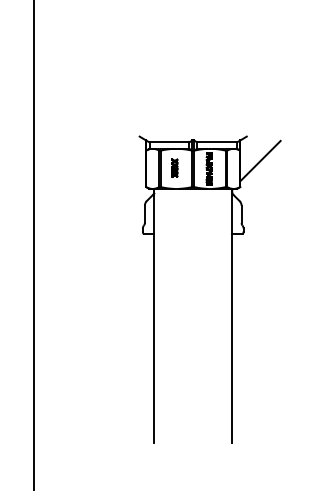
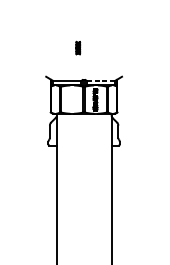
line: (217, 142) -> (101, 80), solid -> dashed
line: (260, 160) -> (131, 93), removed
part: (174, 167) -> (77, 47), moved

